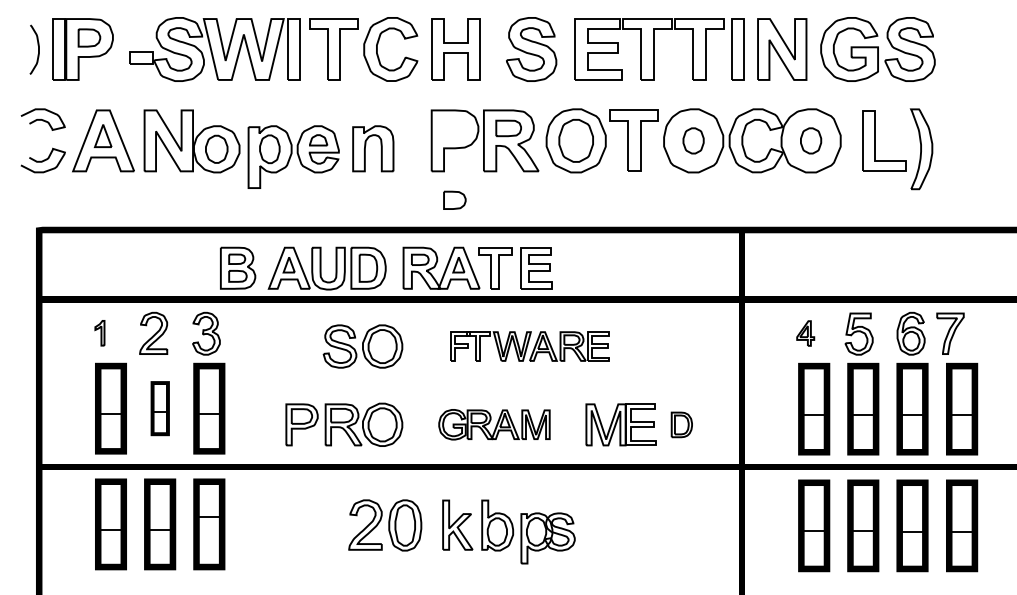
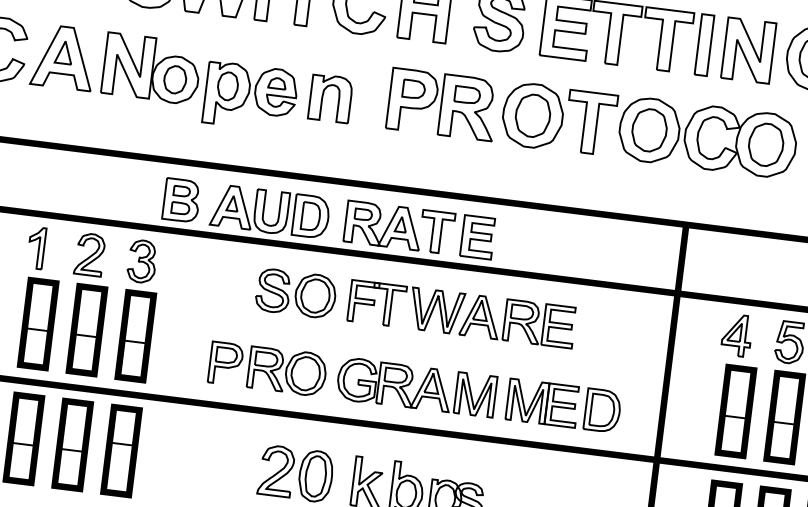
part: (693, 140) -> (649, 129), size x1.67
part: (810, 140) -> (765, 144), size x1.67
part: (454, 199) -> (413, 88), moved
part: (99, 332) -> (36, 247), size x1.67
part: (805, 333) -> (736, 335), size x1.67
part: (529, 346) -> (461, 314), size x1.43
part: (160, 408) -> (87, 330), size x1.67
part: (494, 424) -> (416, 387), size x1.43
part: (681, 424) -> (602, 410), size x1.67

